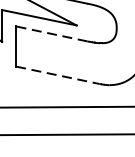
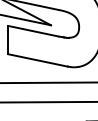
line: (51, 34) -> (33, 31), dashed -> solid
line: (57, 75) -> (37, 60), dashed -> solid

